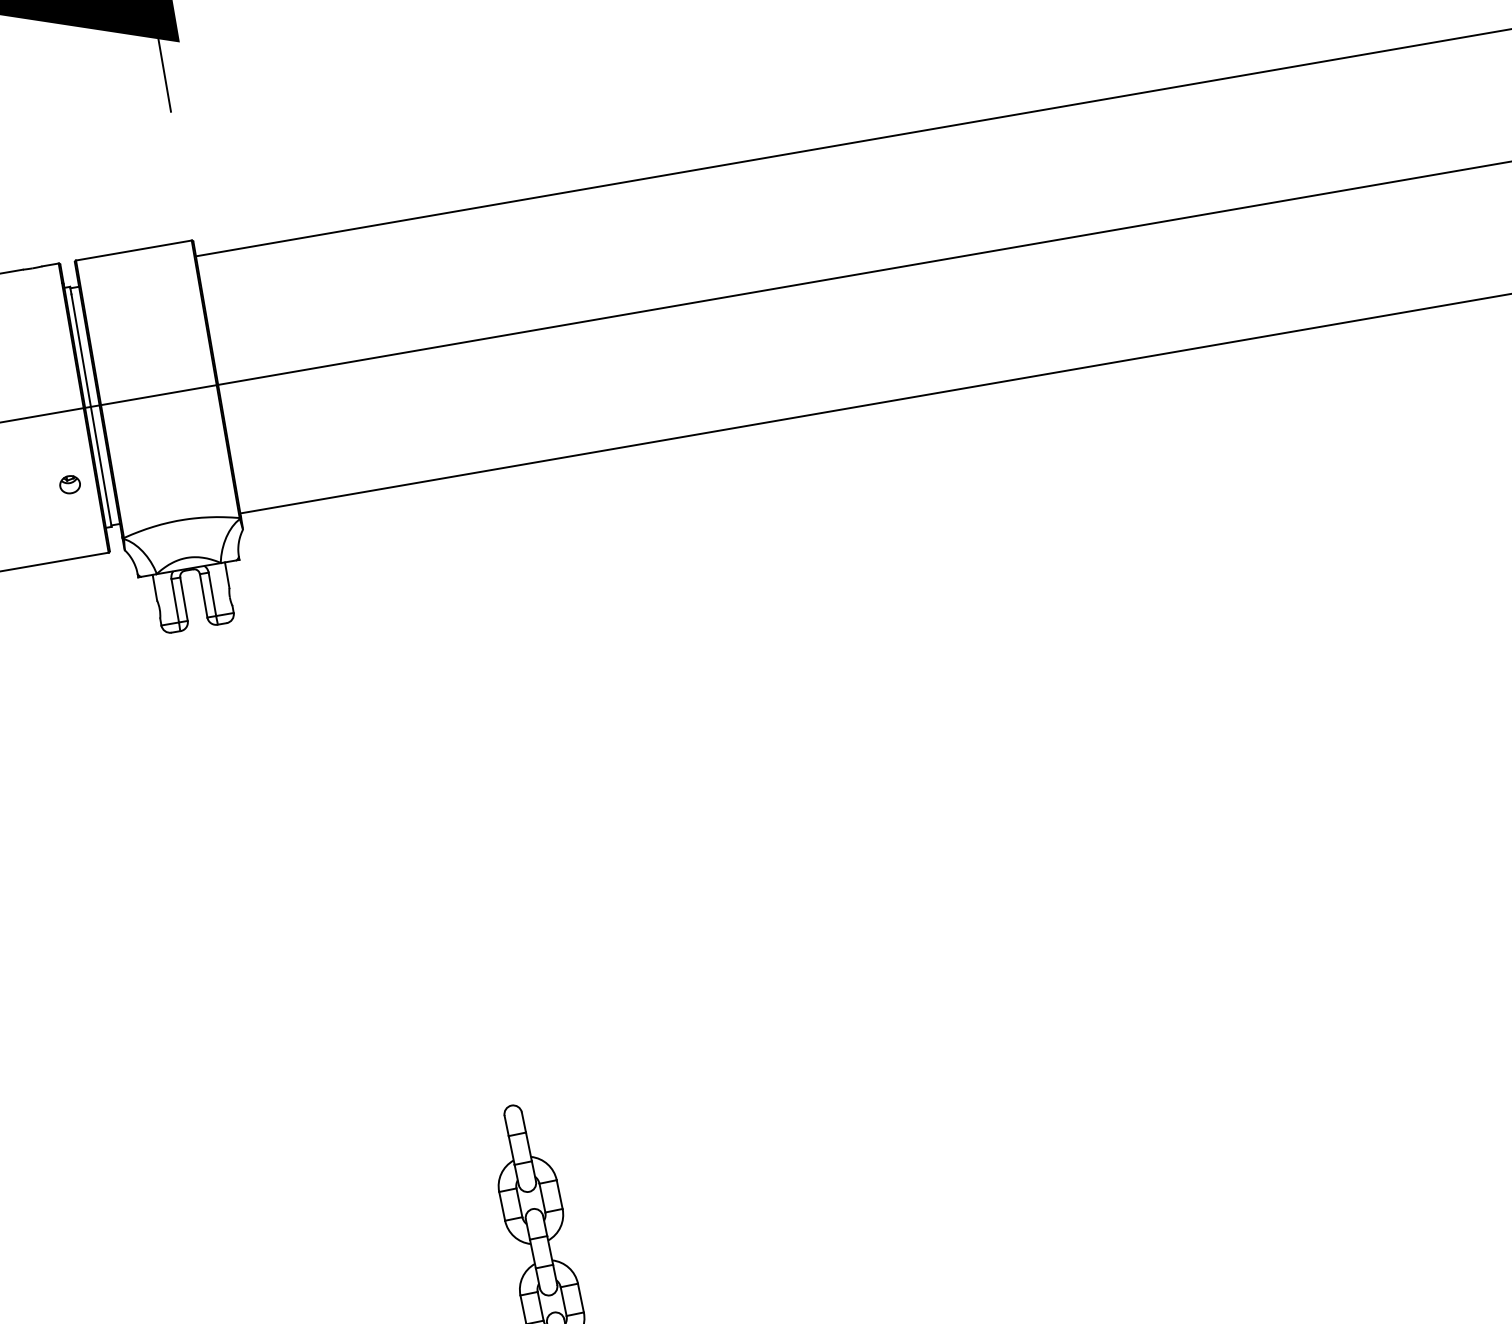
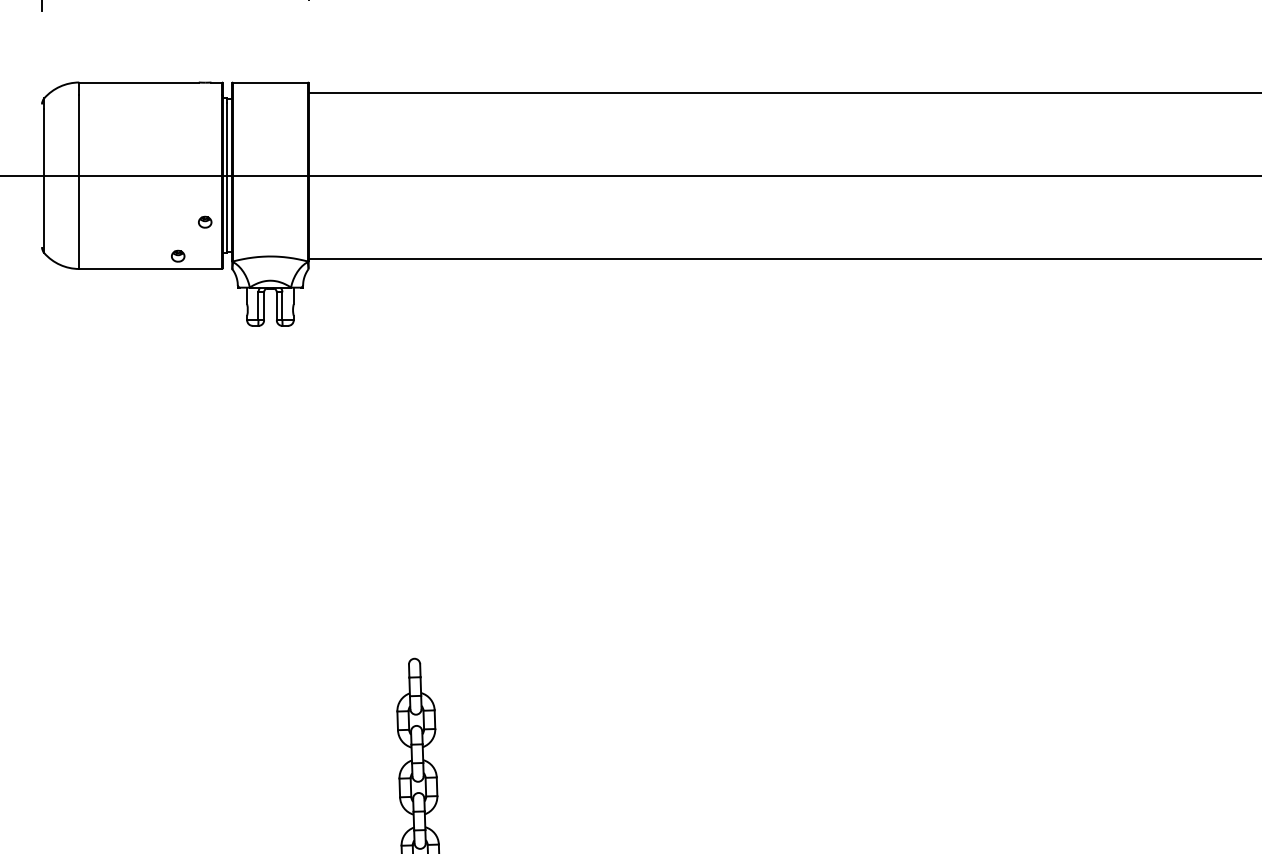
part: (37, 543) -> (178, 255), added

